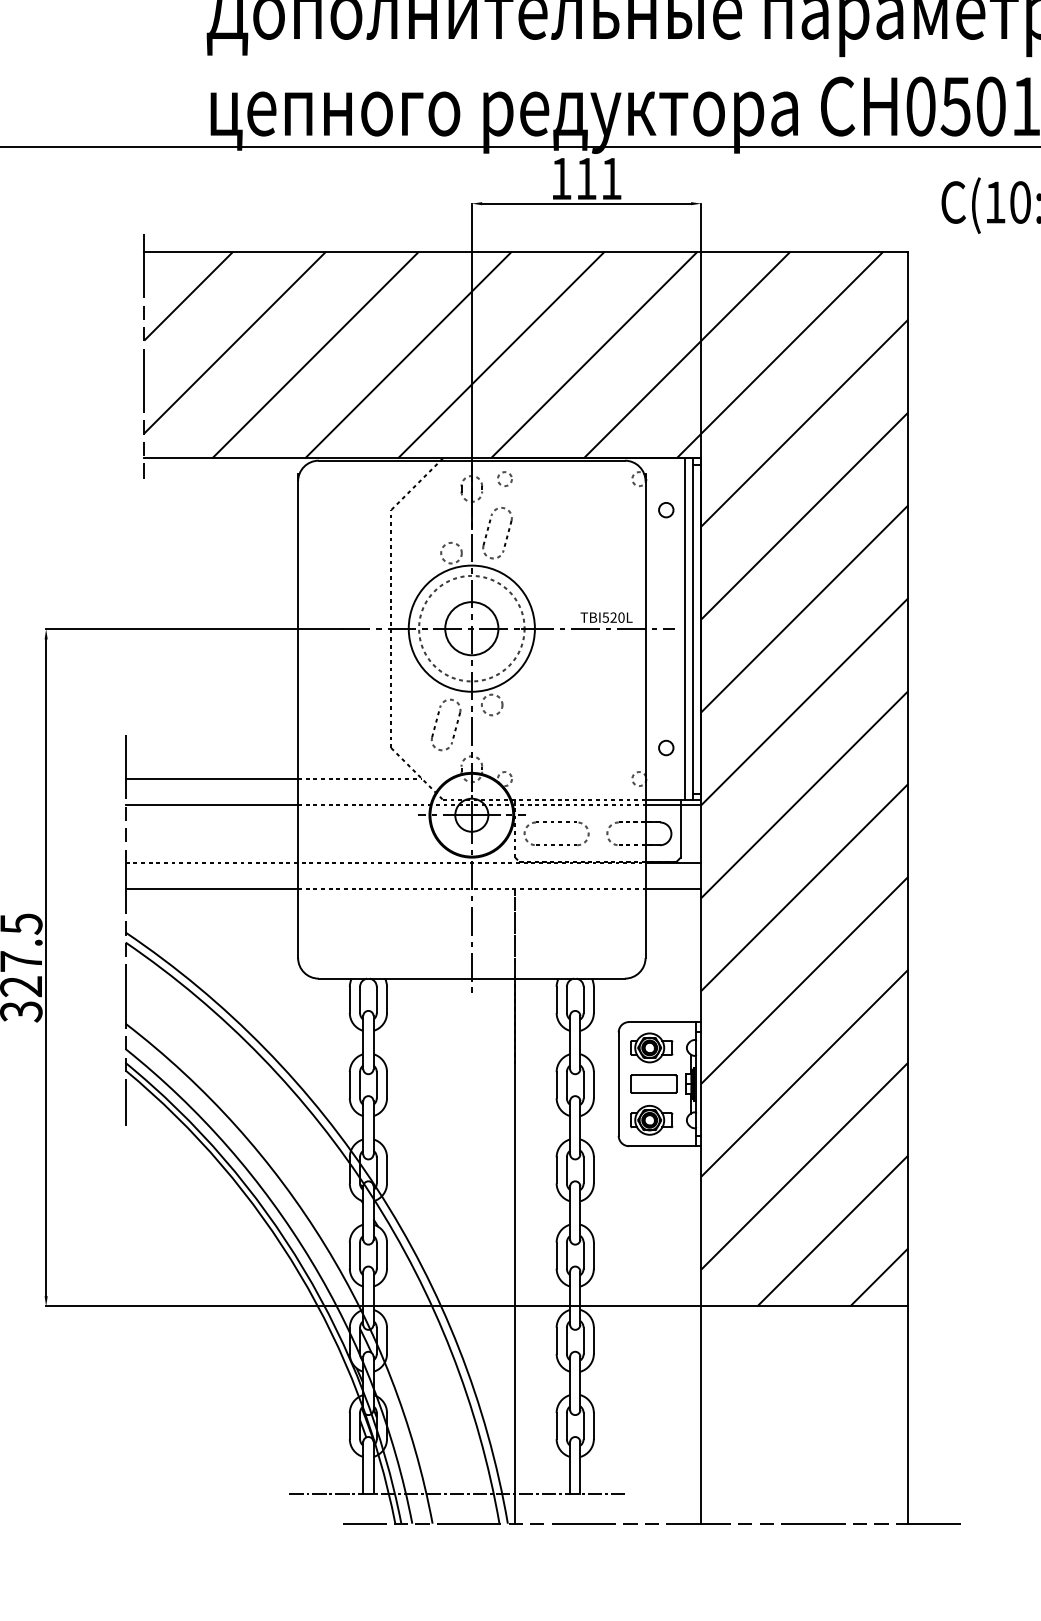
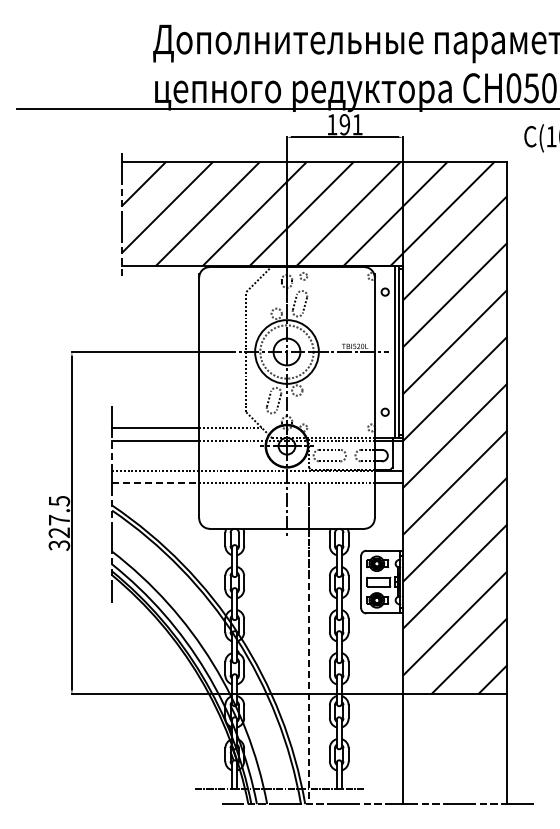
text: (585, 178) -> (344, 124), 111 -> 191
line: (211, 888) -> (155, 483), solid -> dashed
line: (514, 1251) -> (308, 666), solid -> dashed

